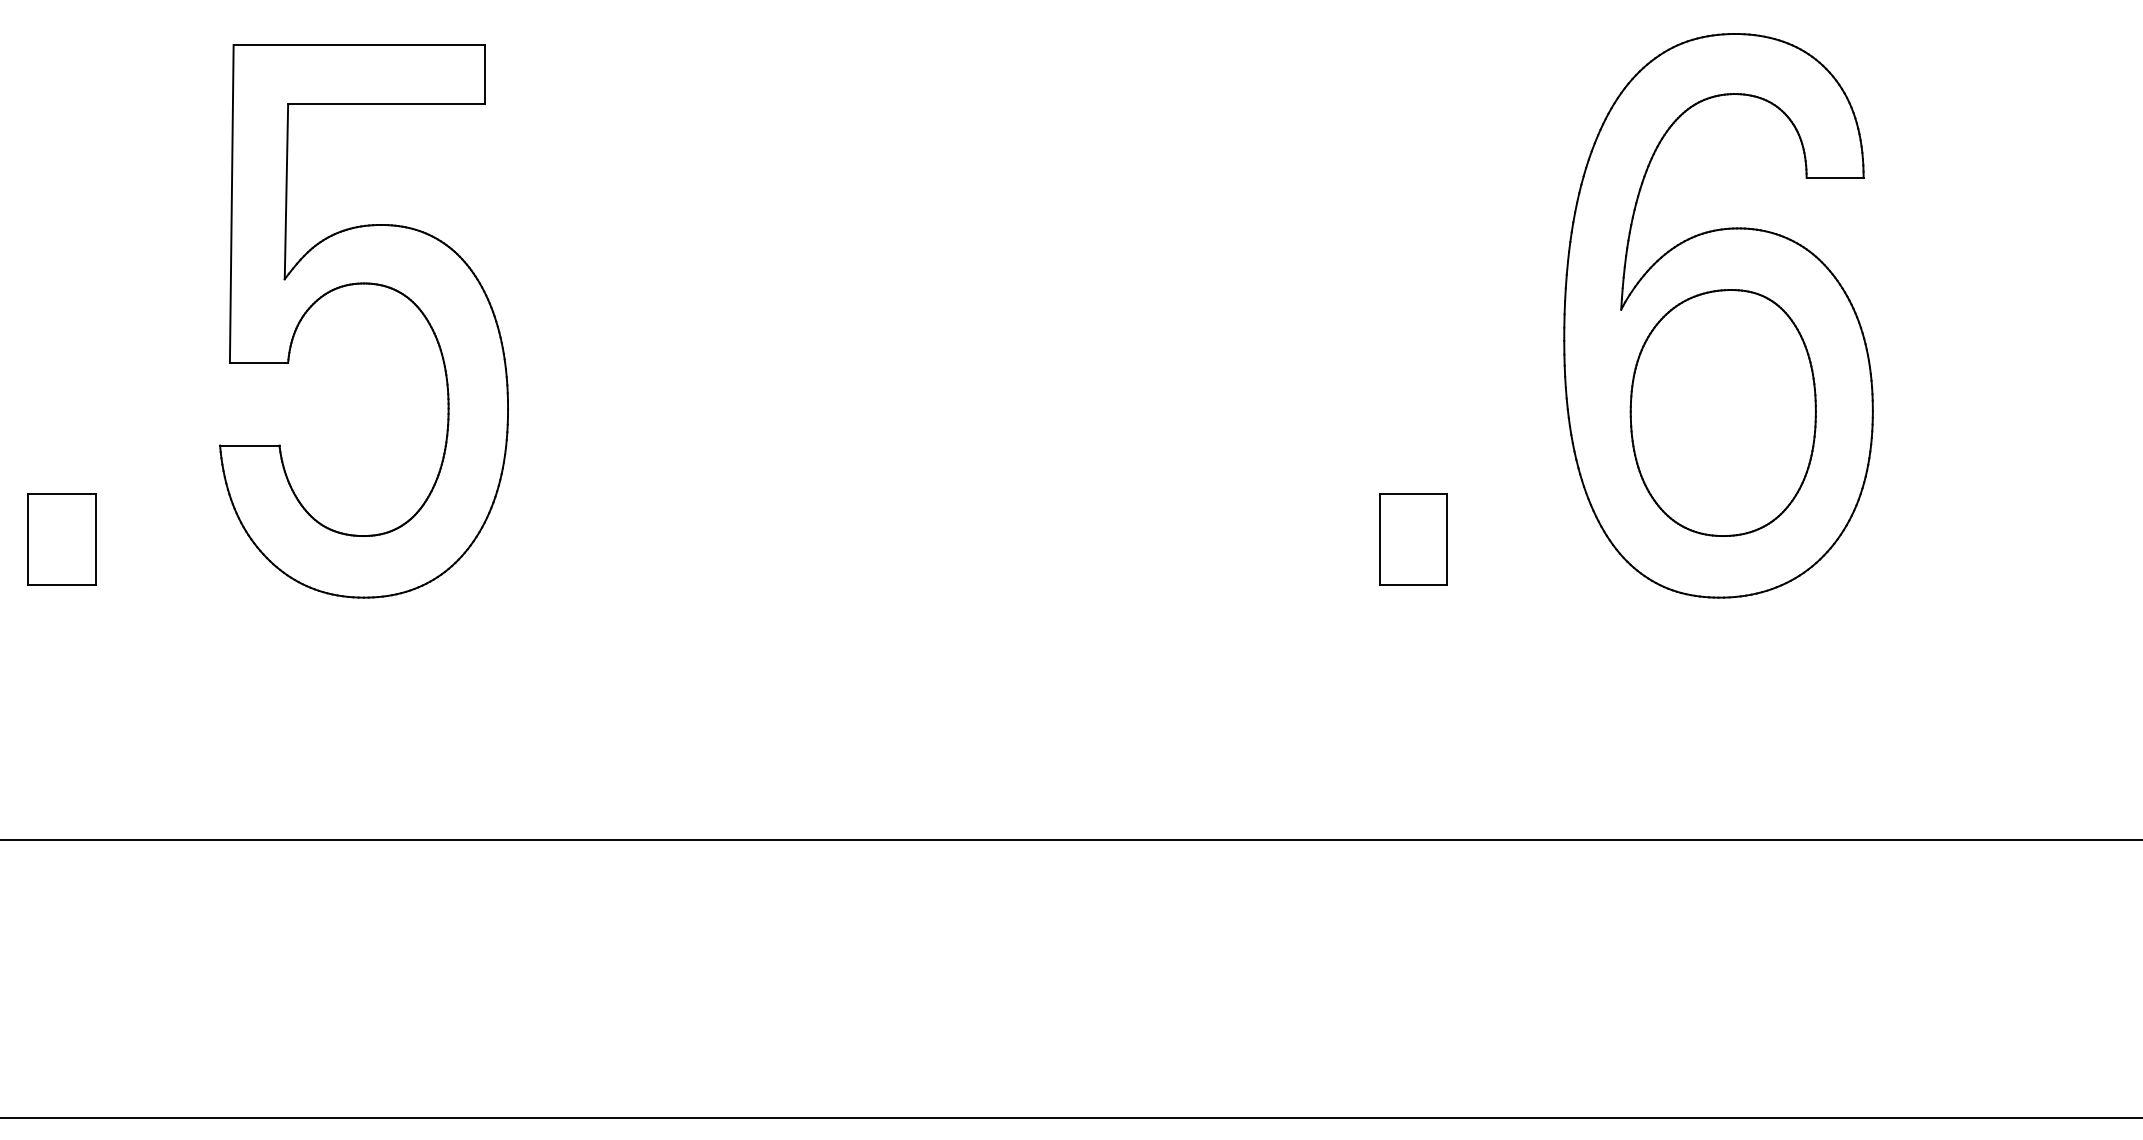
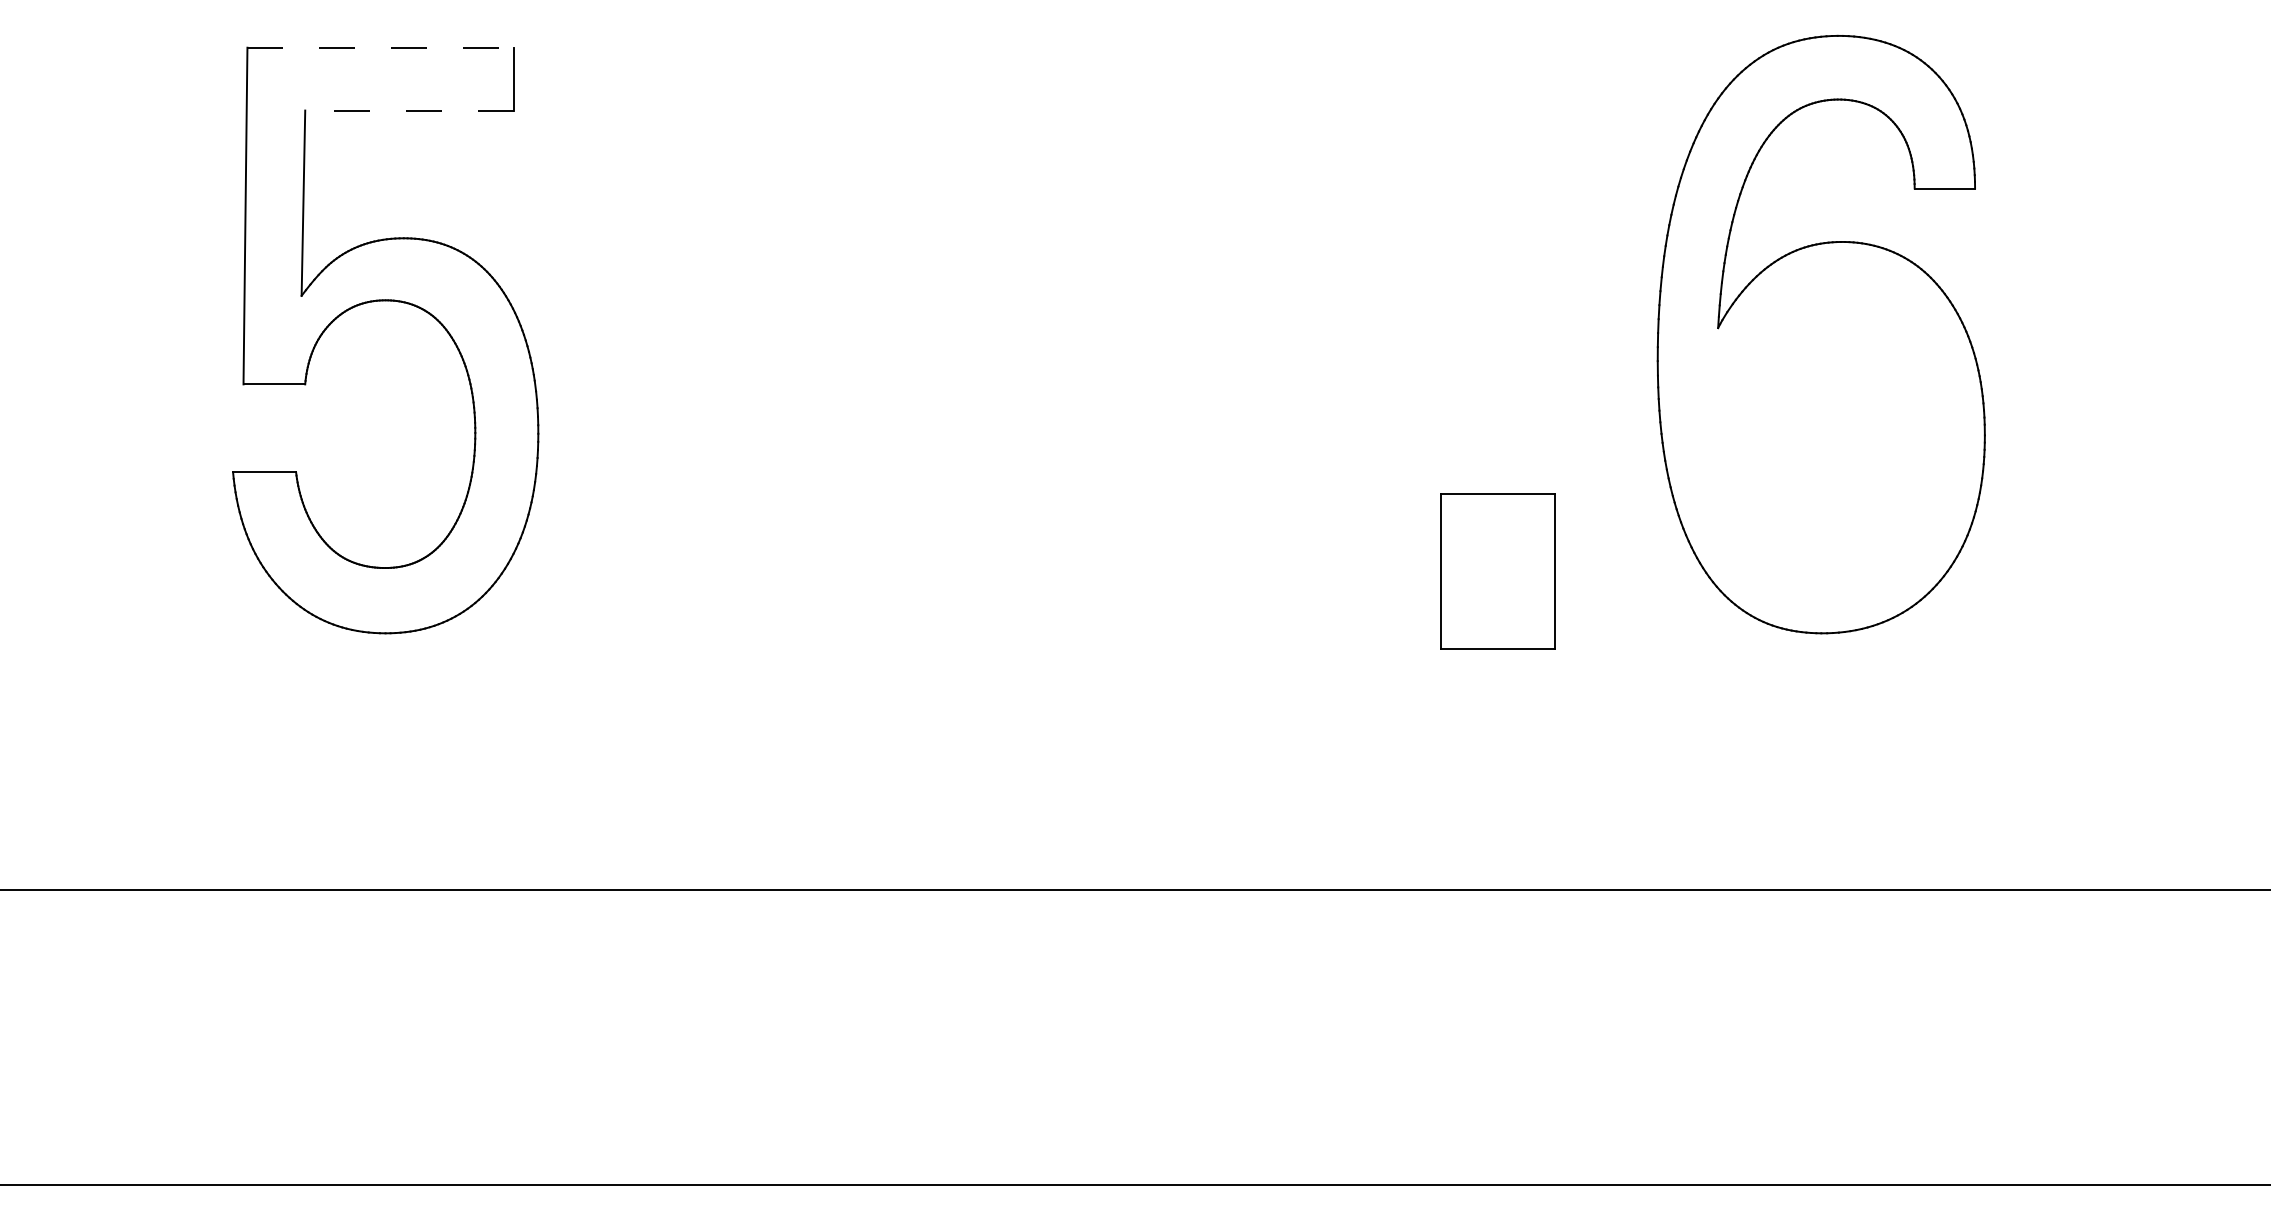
line: (359, 45) -> (380, 48), solid -> dashed
line: (386, 104) -> (409, 110), solid -> dashed
part: (1722, 412) -> (1825, 437), removed
part: (61, 539) -> (65, 571), removed
part: (1413, 539) -> (1497, 571), size x1.6

